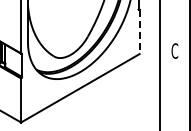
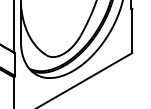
line: (139, 32) -> (132, 31), dashed -> solid

